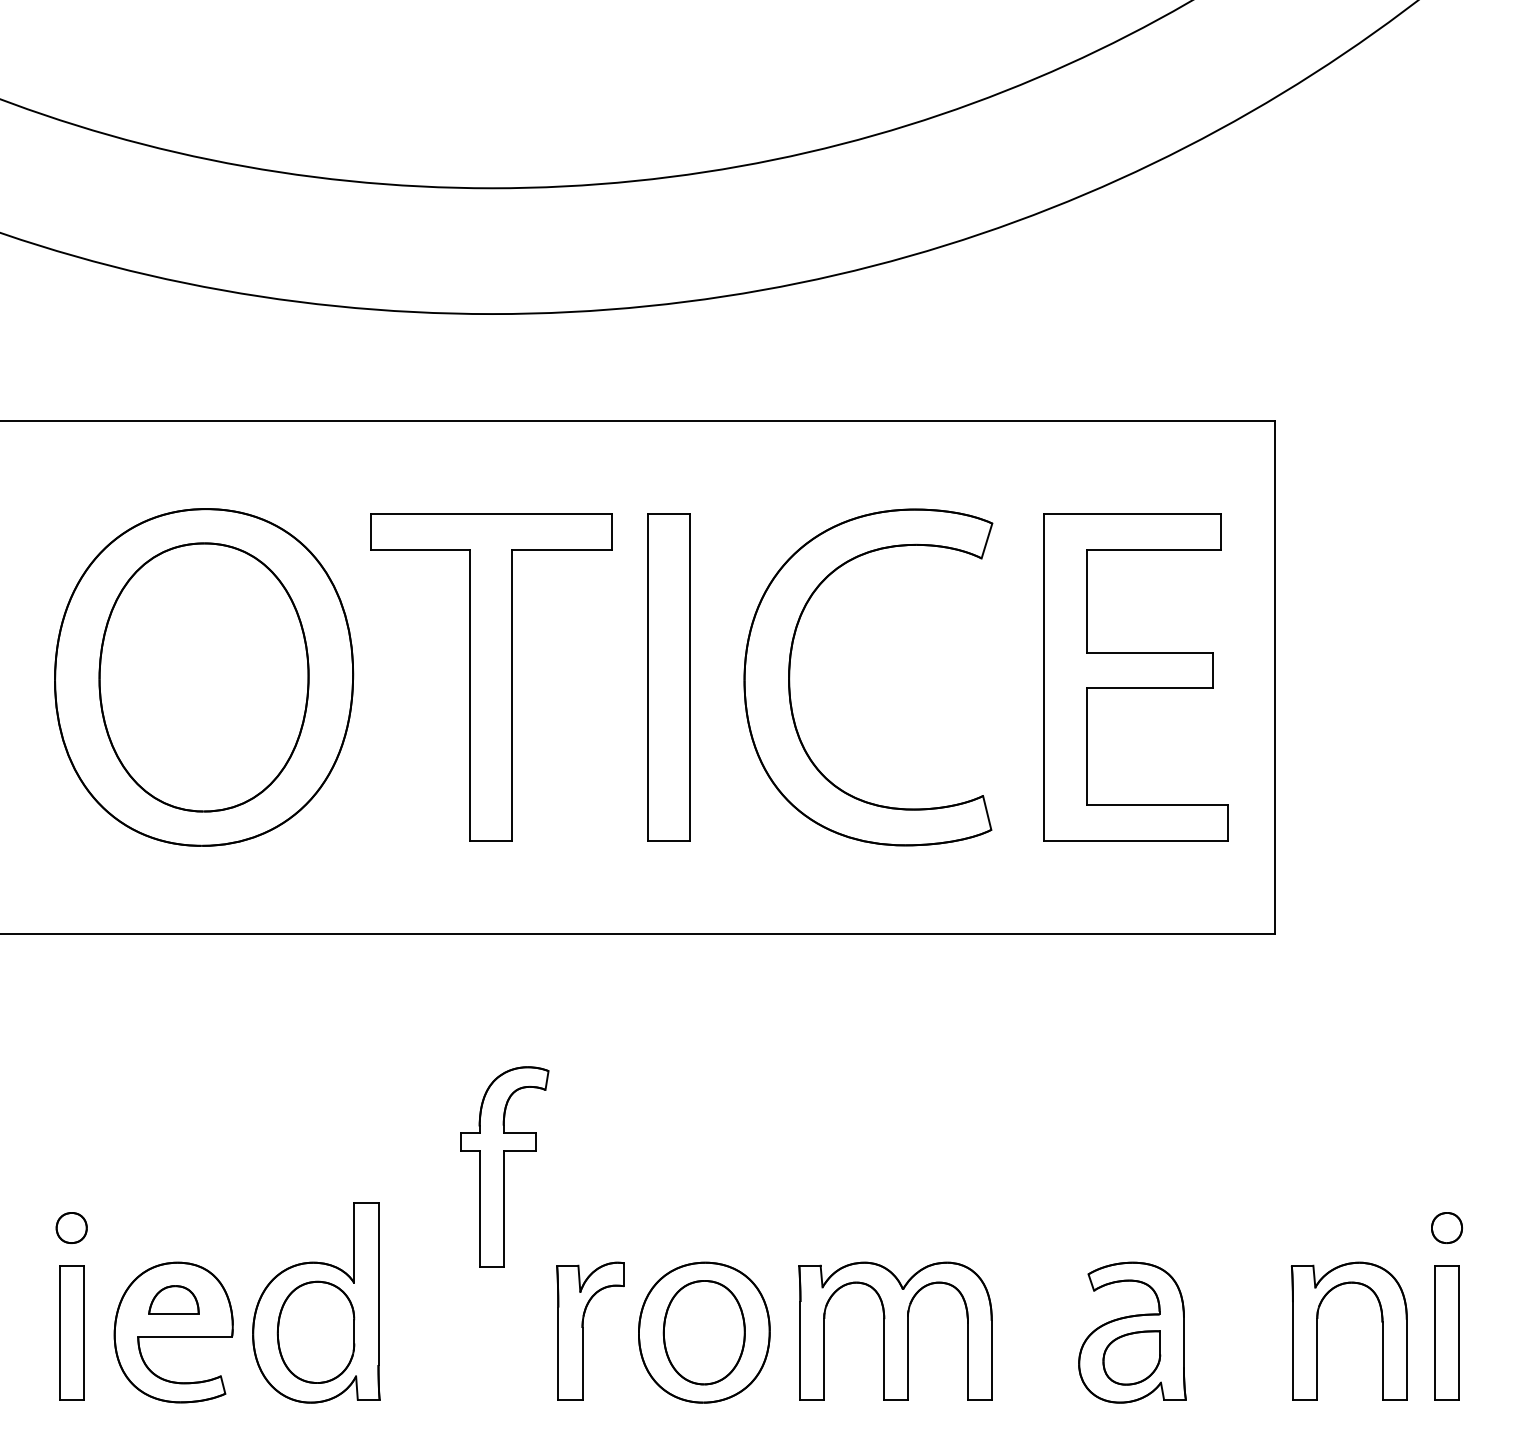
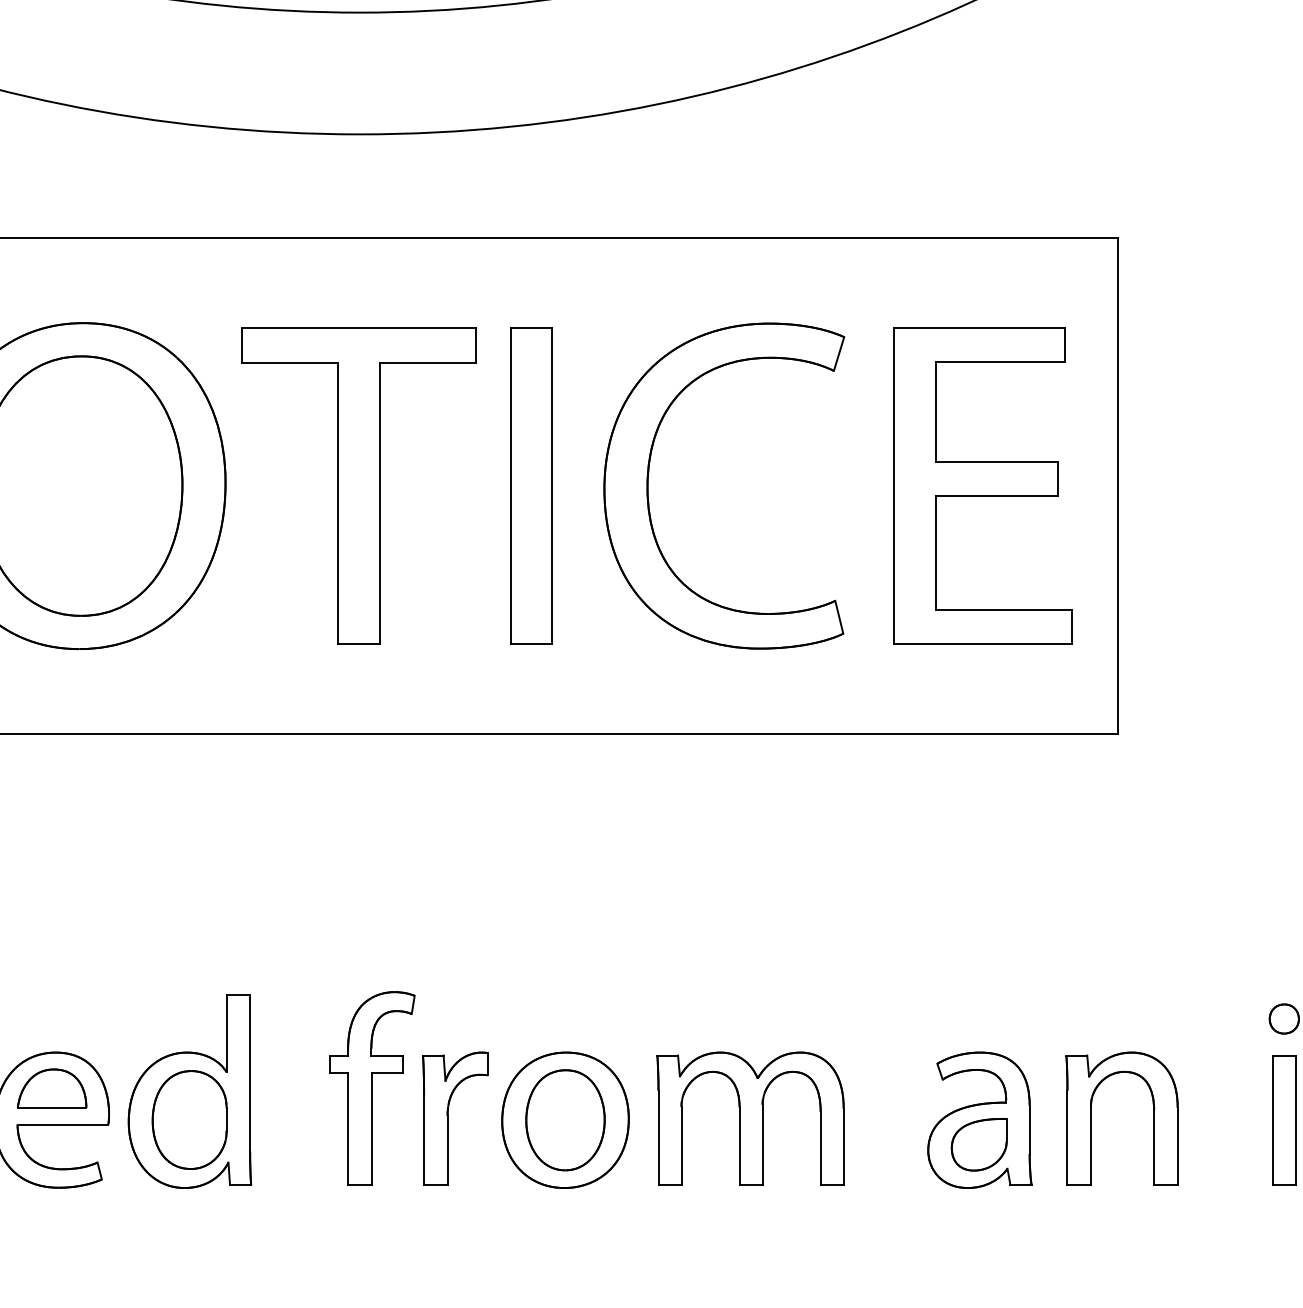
part: (504, 1166) -> (372, 1088), moved
part: (173, 1299) -> (51, 1088), size x1.43
part: (1317, 1330) -> (1091, 1118), moved

